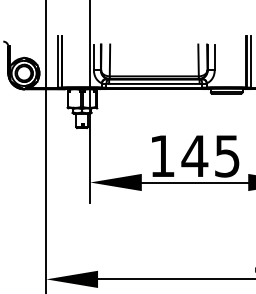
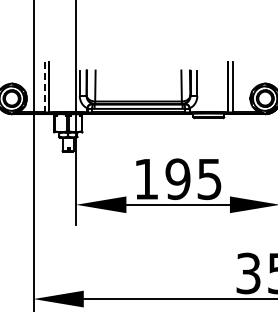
line: (57, 61) -> (44, 87), solid -> dashed
text: (194, 156) -> (177, 179), 145 -> 195

